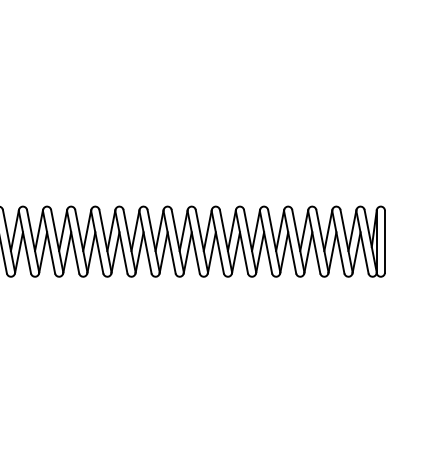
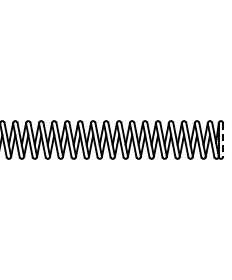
line: (385, 242) -> (223, 140), solid -> dashed

